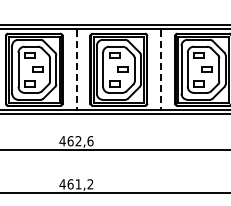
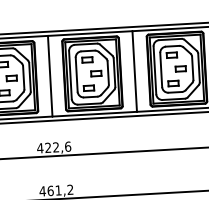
line: (76, 69) -> (50, 75), dashed -> solid
line: (161, 69) -> (134, 71), dashed -> solid
text: (70, 141) -> (48, 148), 462,6 -> 422,6

